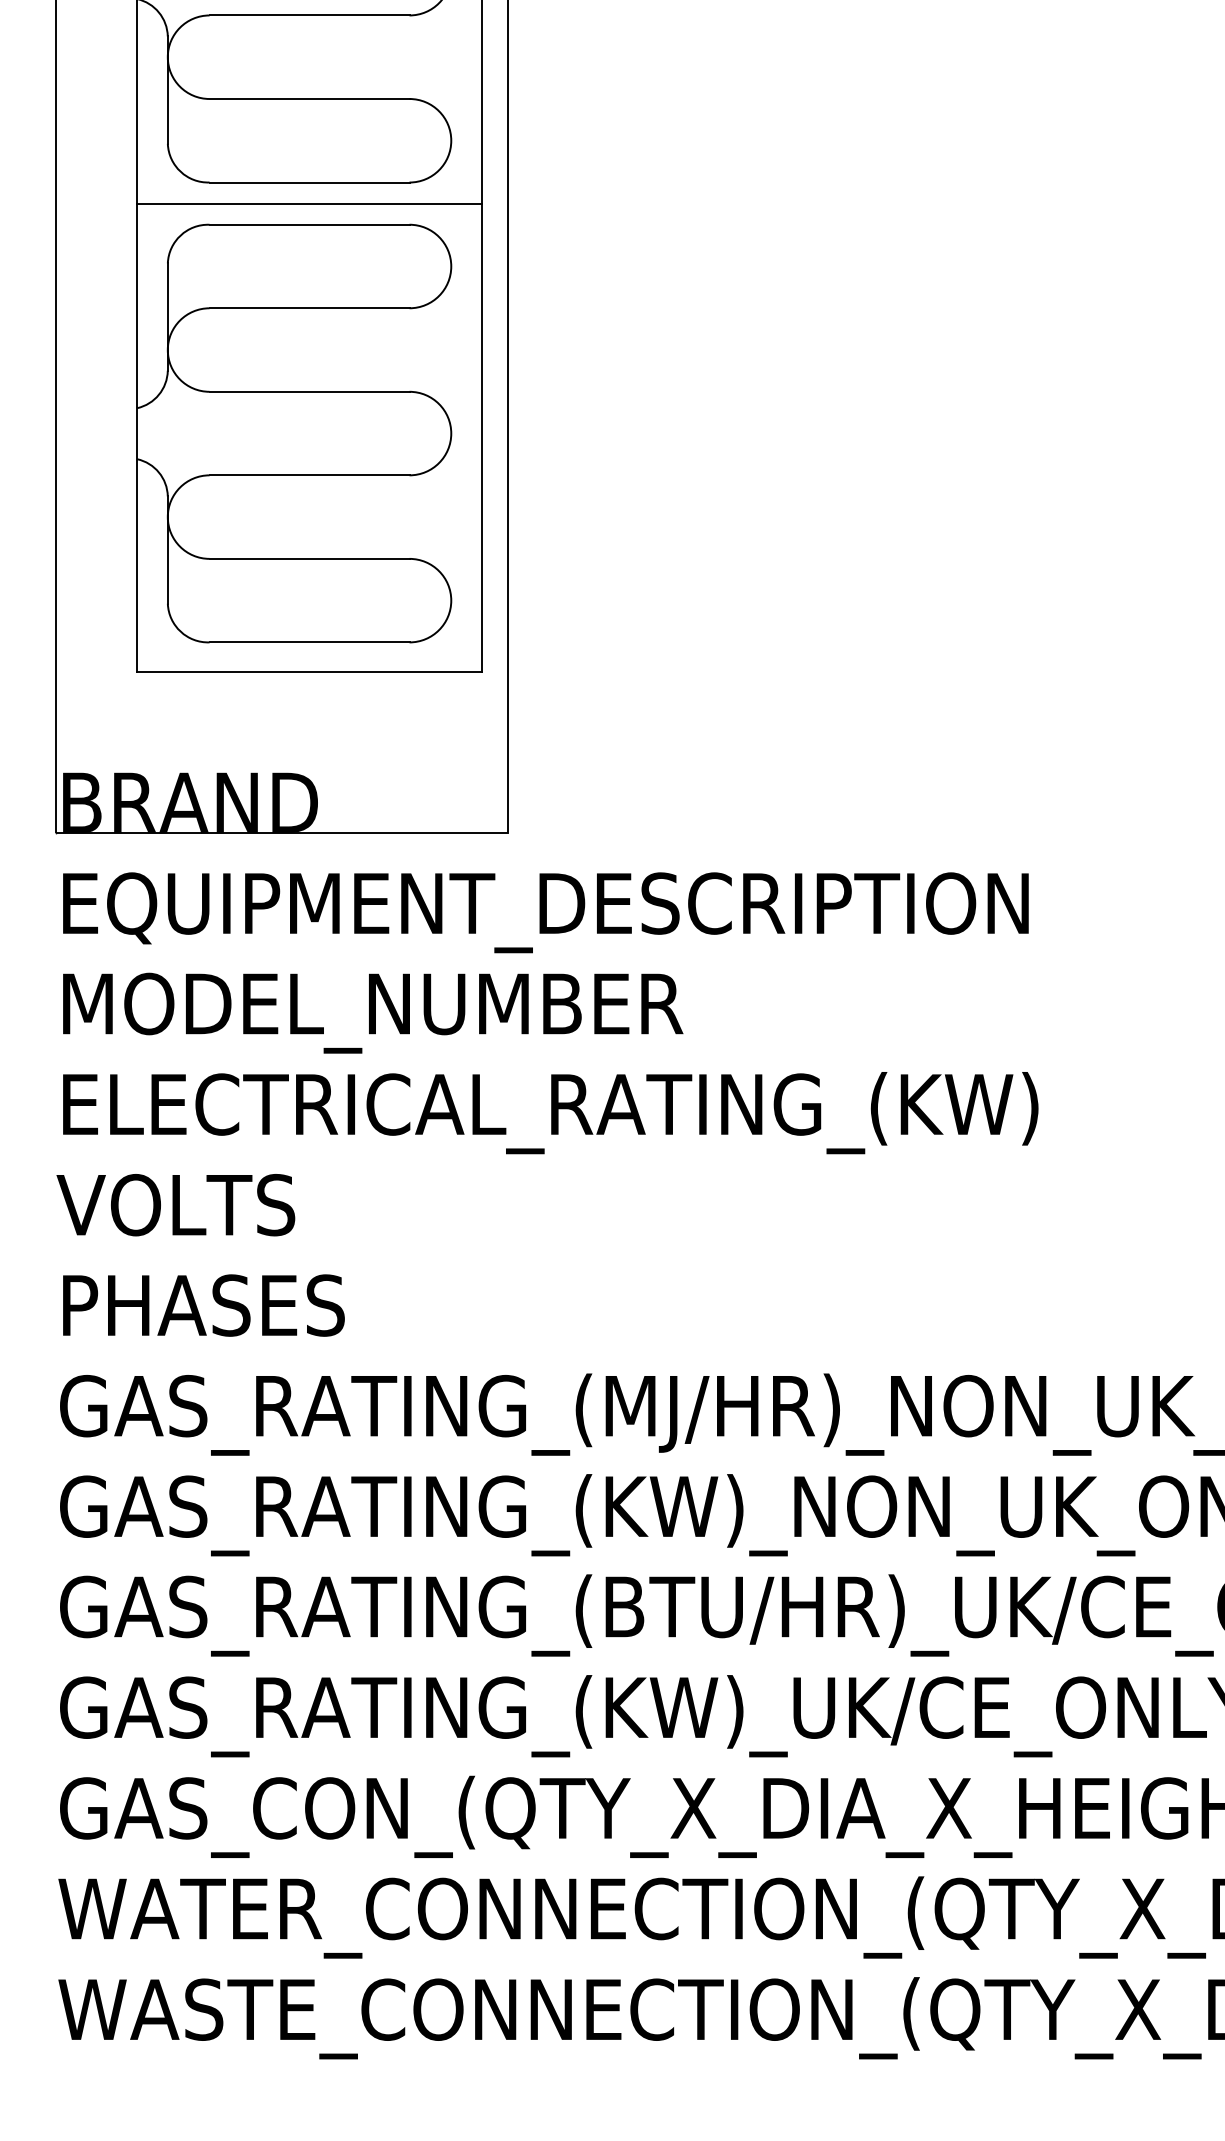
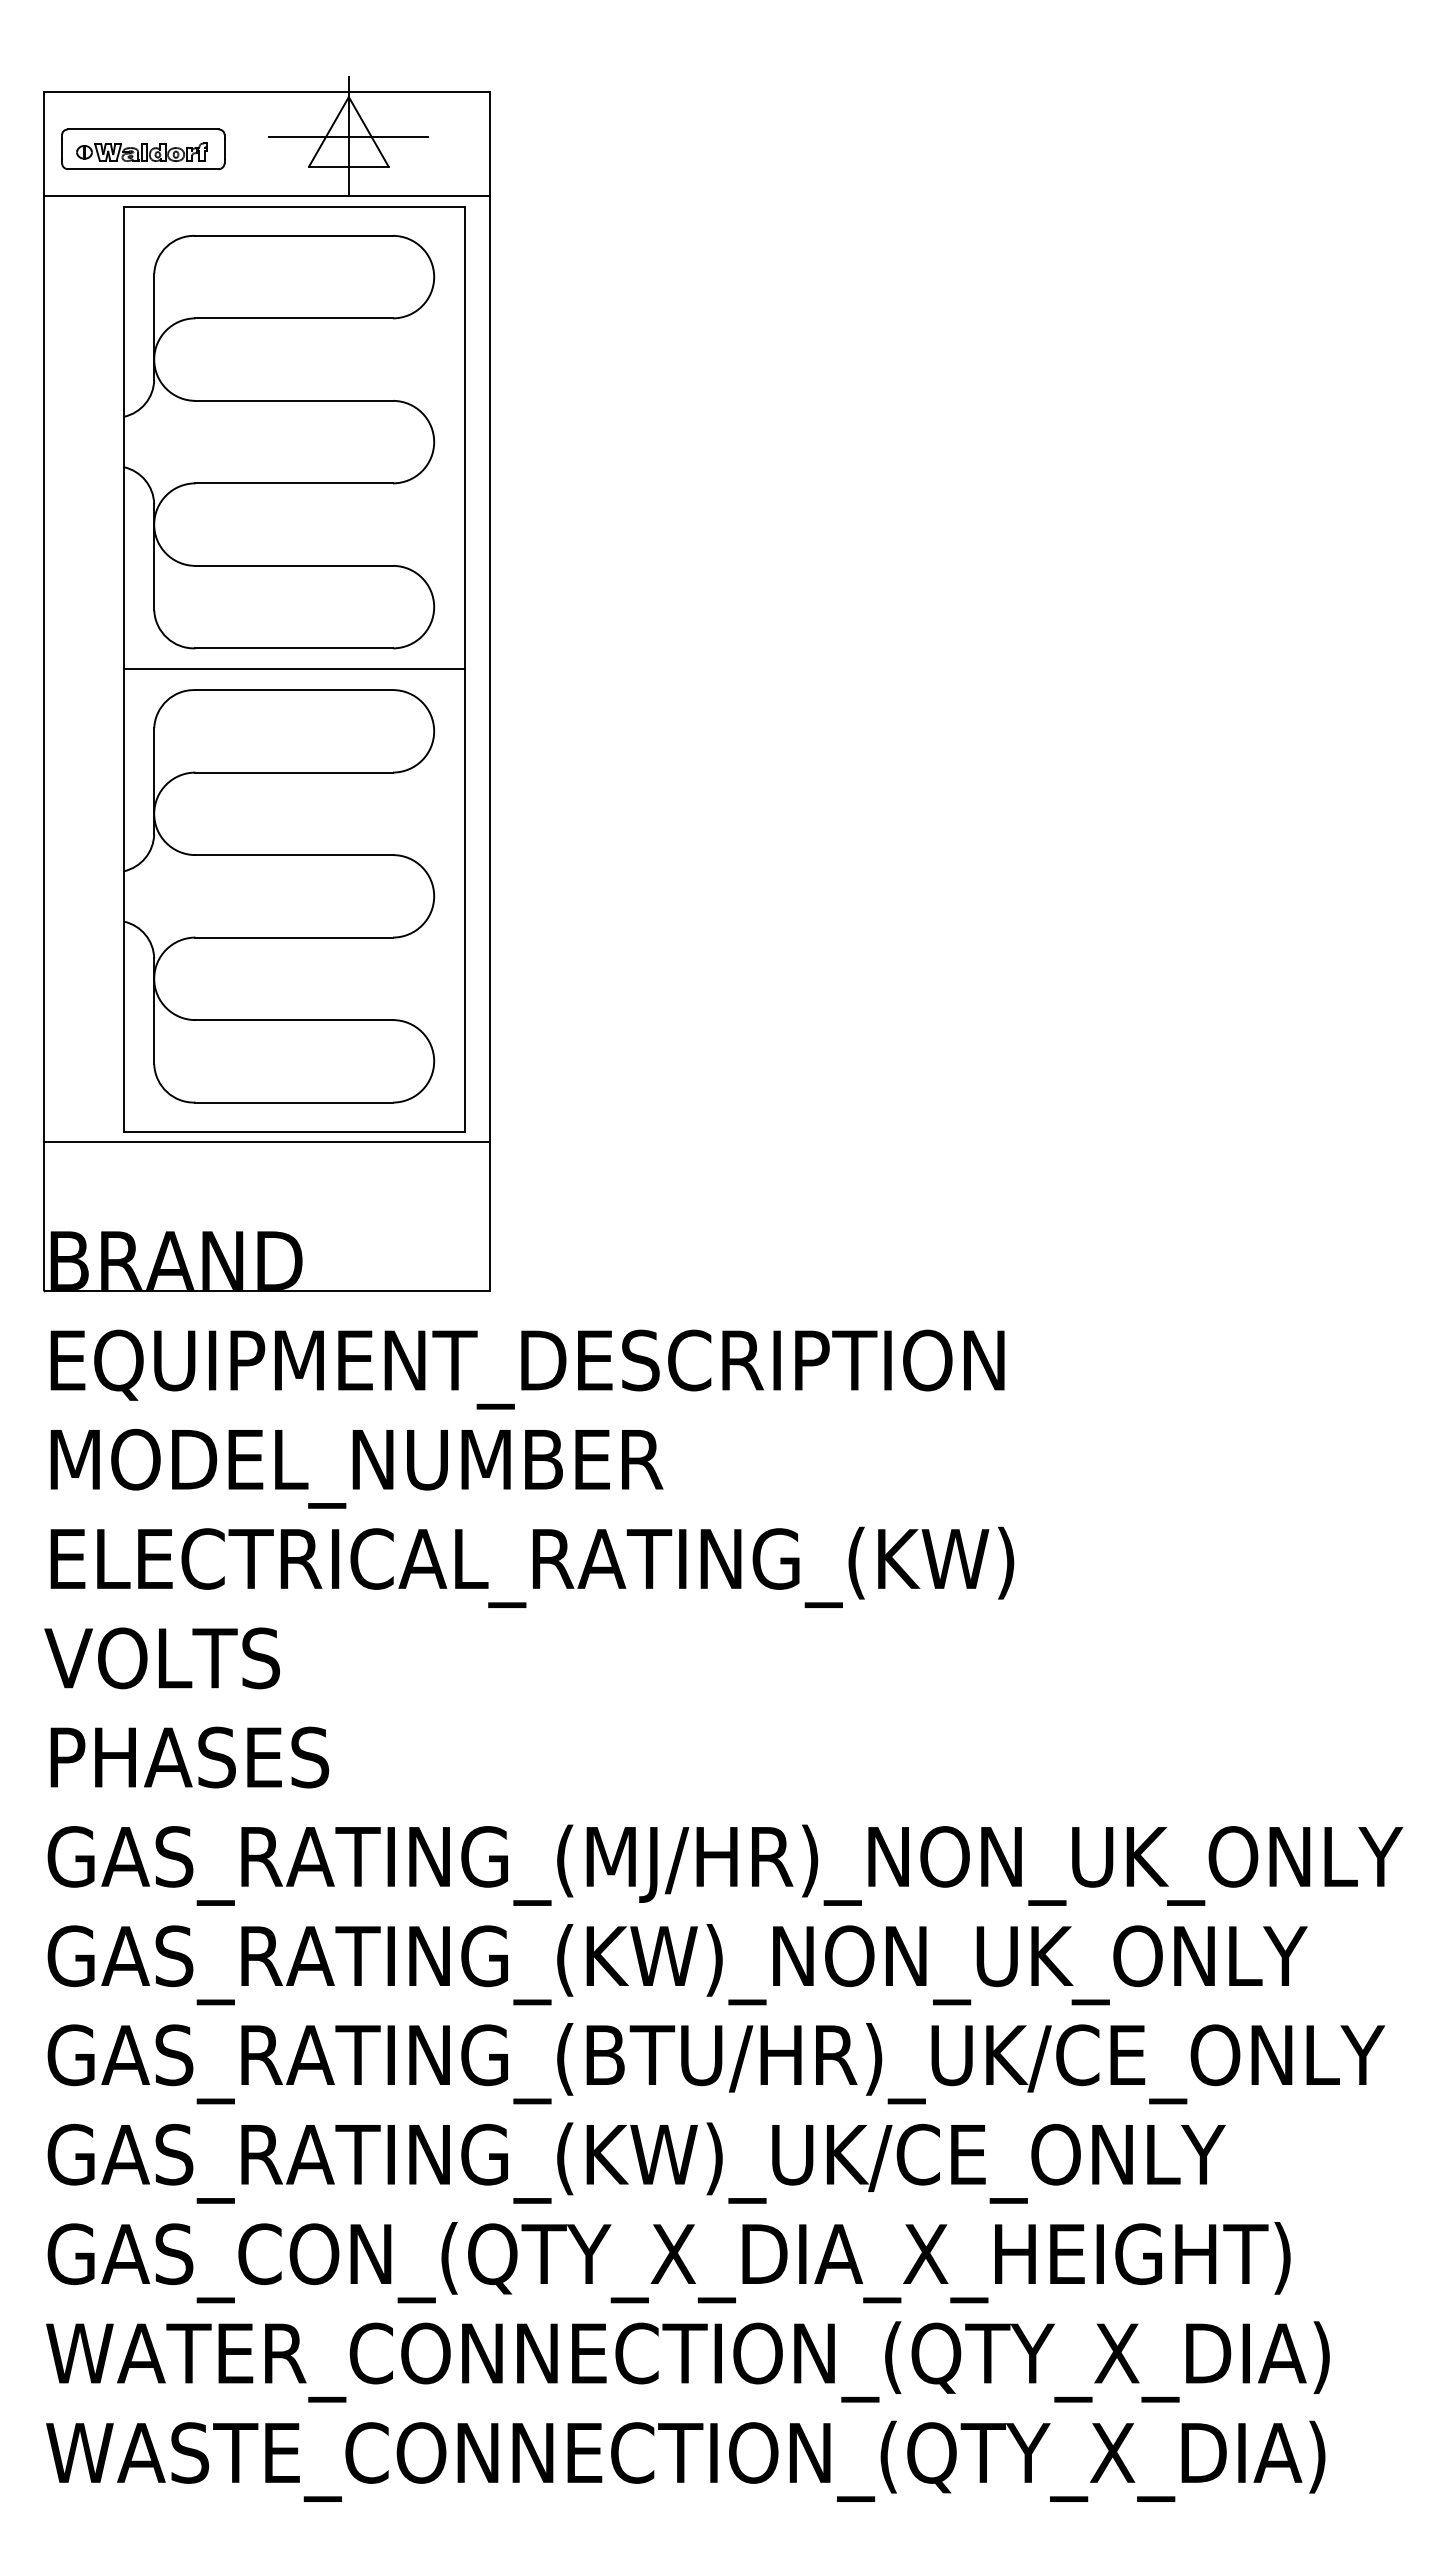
line: (281, 682) -> (266, 1142), added

